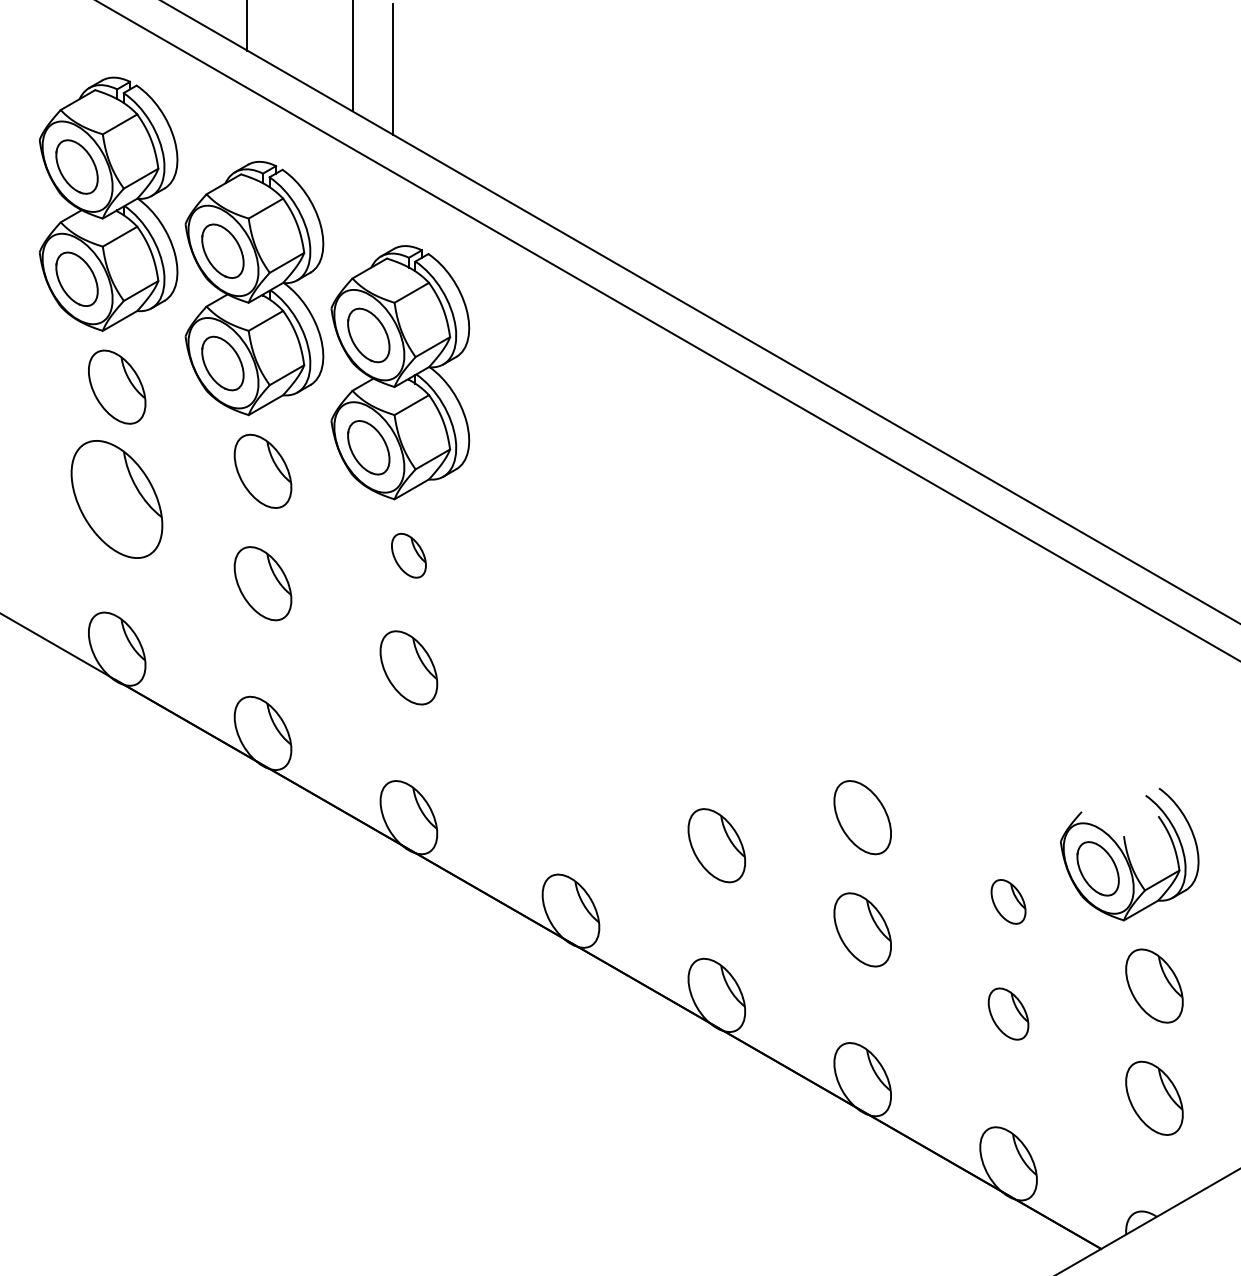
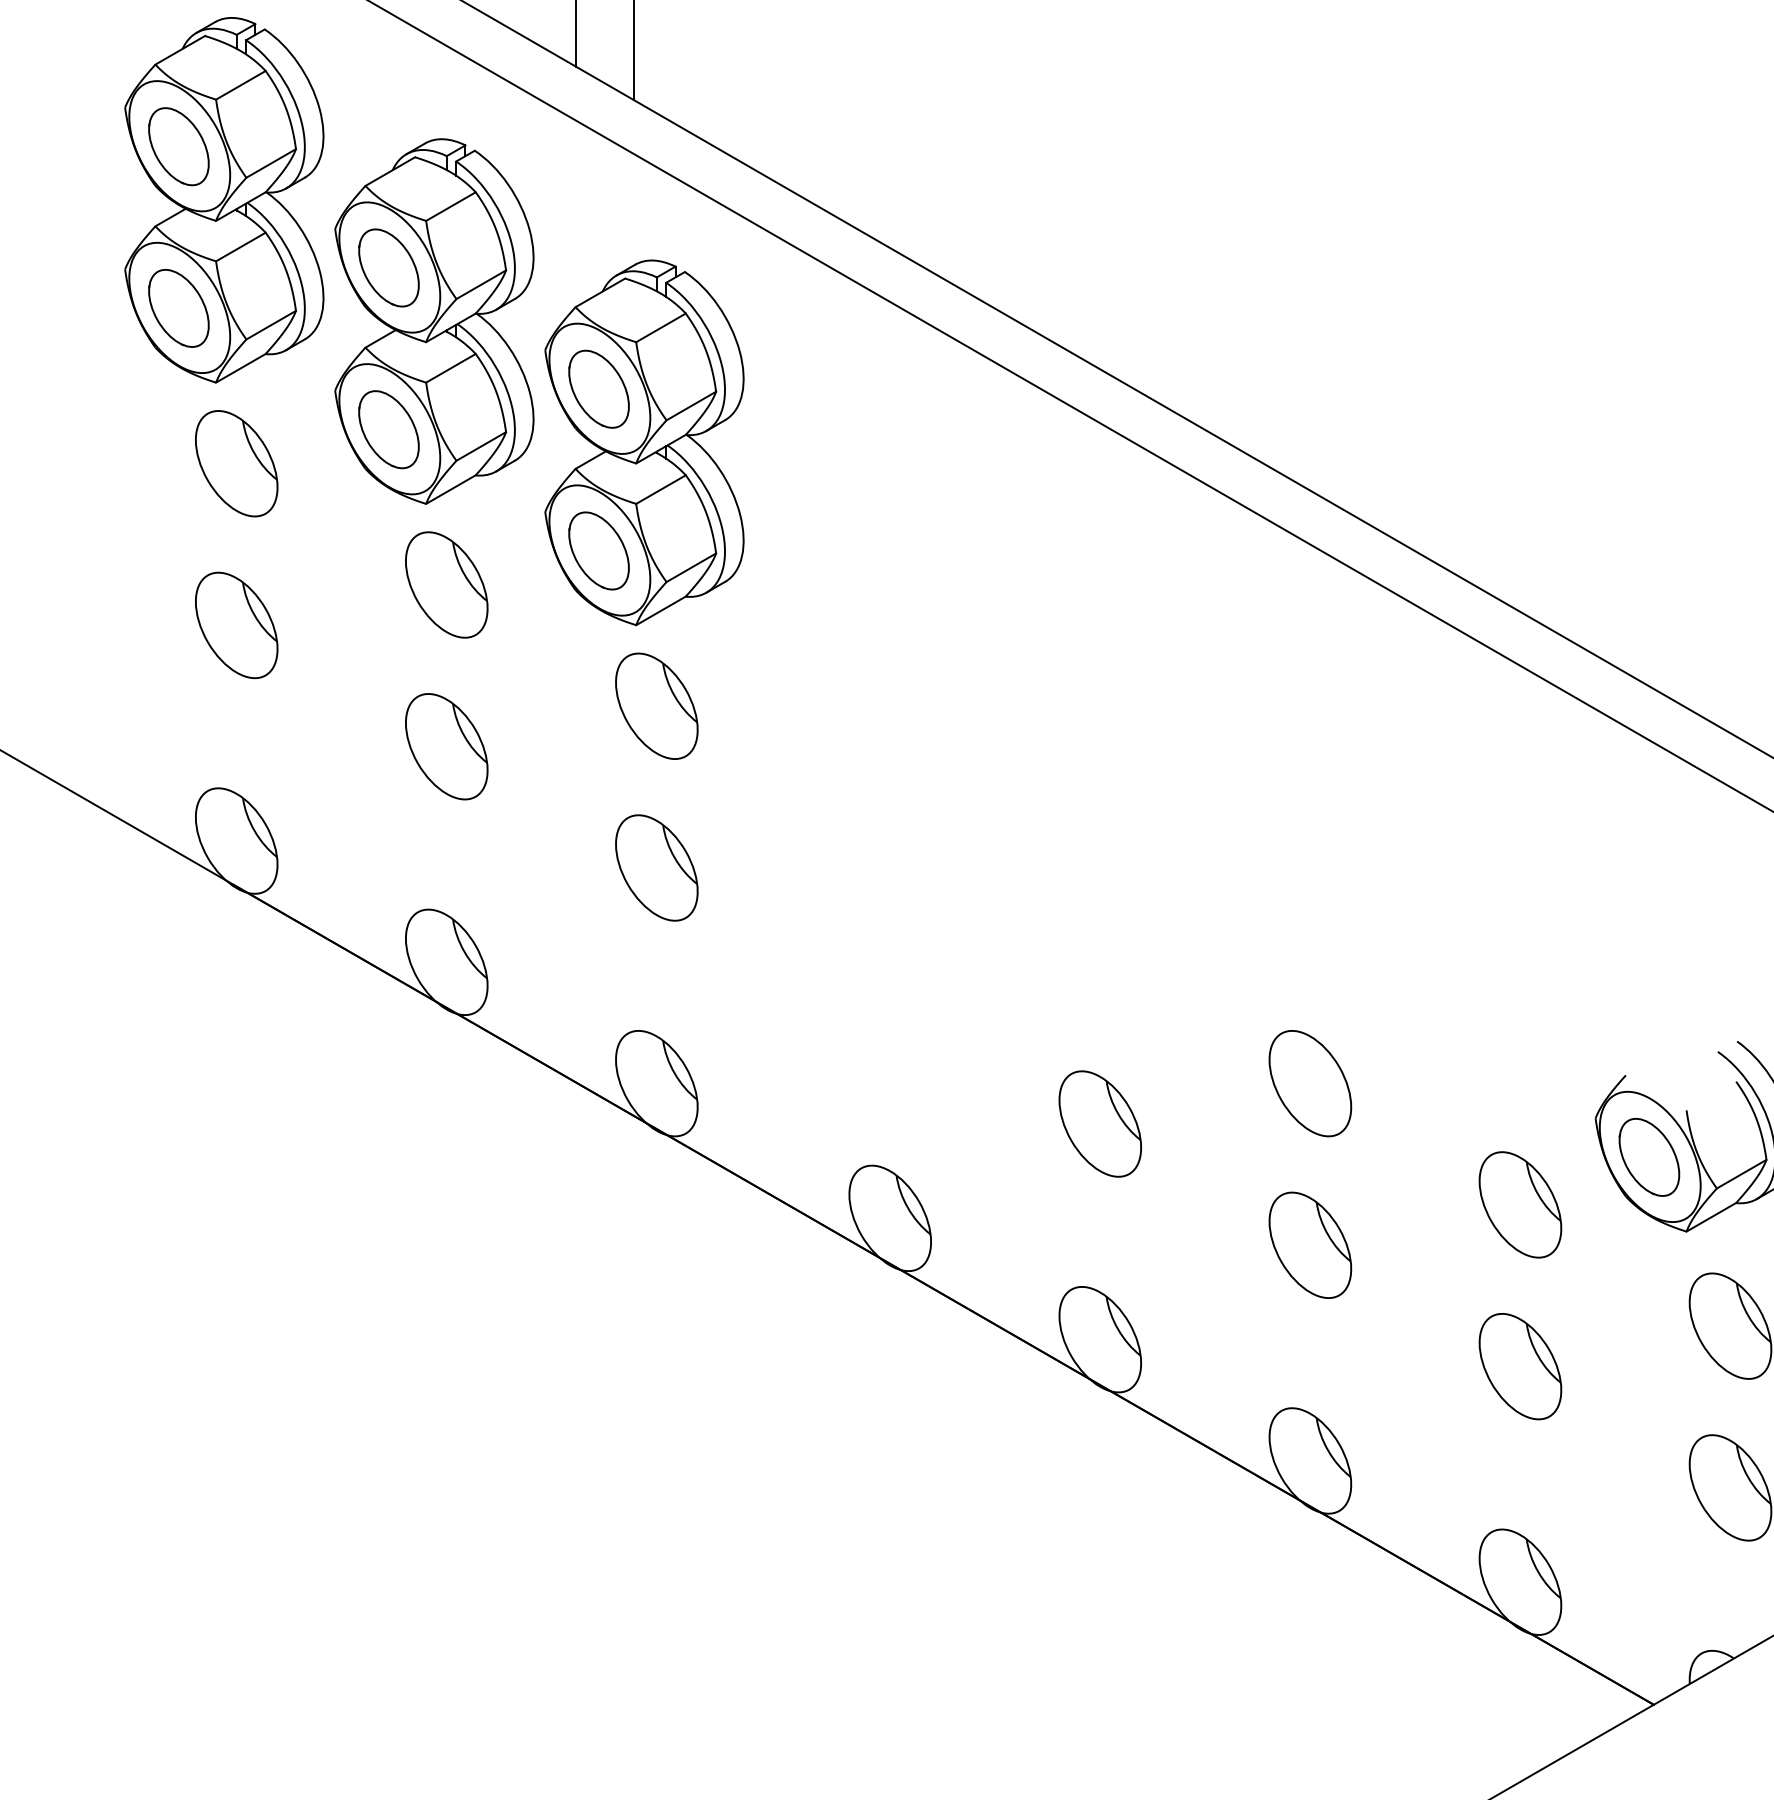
part: (117, 499) -> (237, 625), size x0.62
part: (408, 555) -> (656, 706), size x1.67
part: (1008, 901) -> (1520, 1204), size x1.67
part: (1008, 1013) -> (1520, 1365), size x1.43

